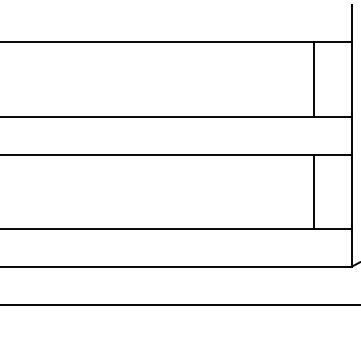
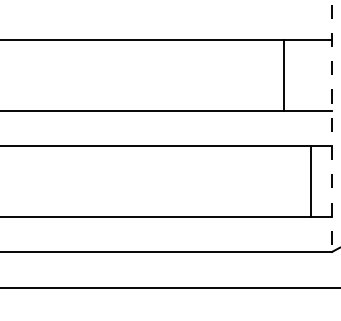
line: (314, 79) -> (284, 75), moved
line: (351, 135) -> (331, 127), solid -> dashed
line: (314, 191) -> (311, 180), moved

